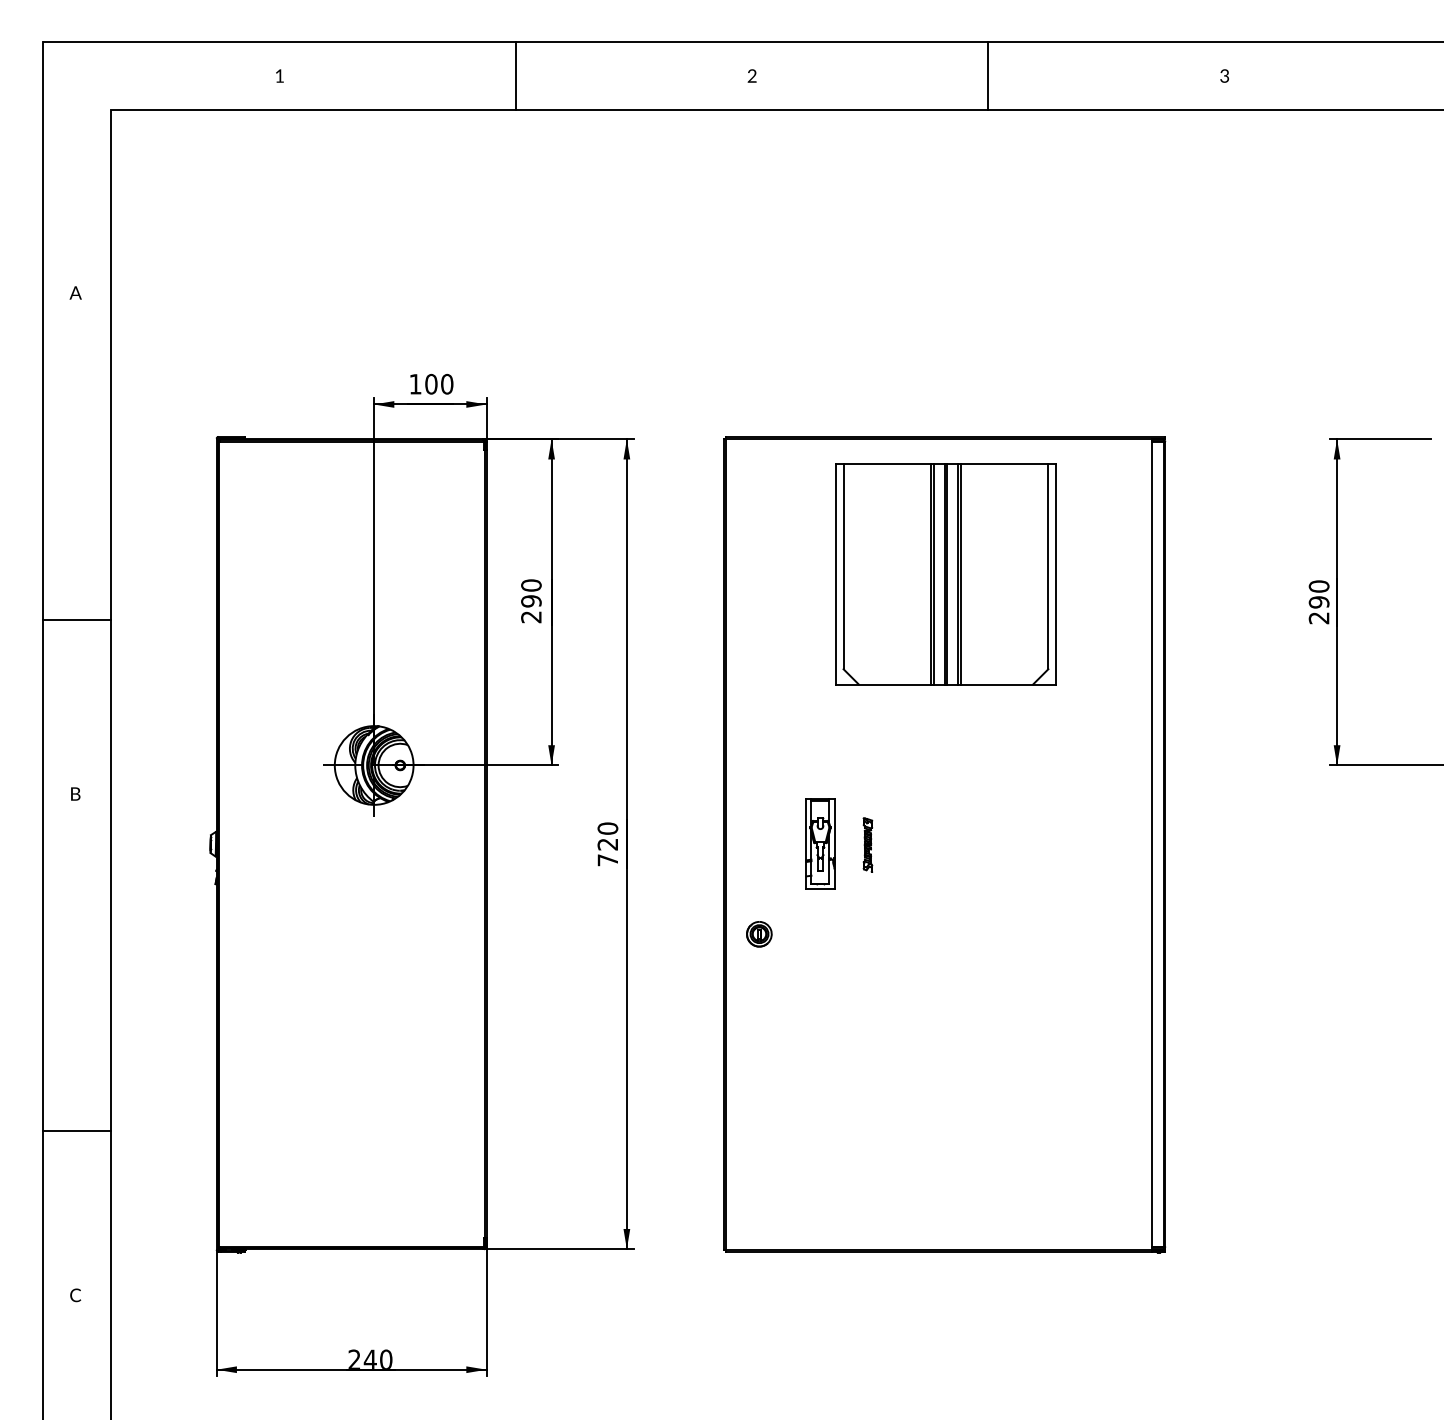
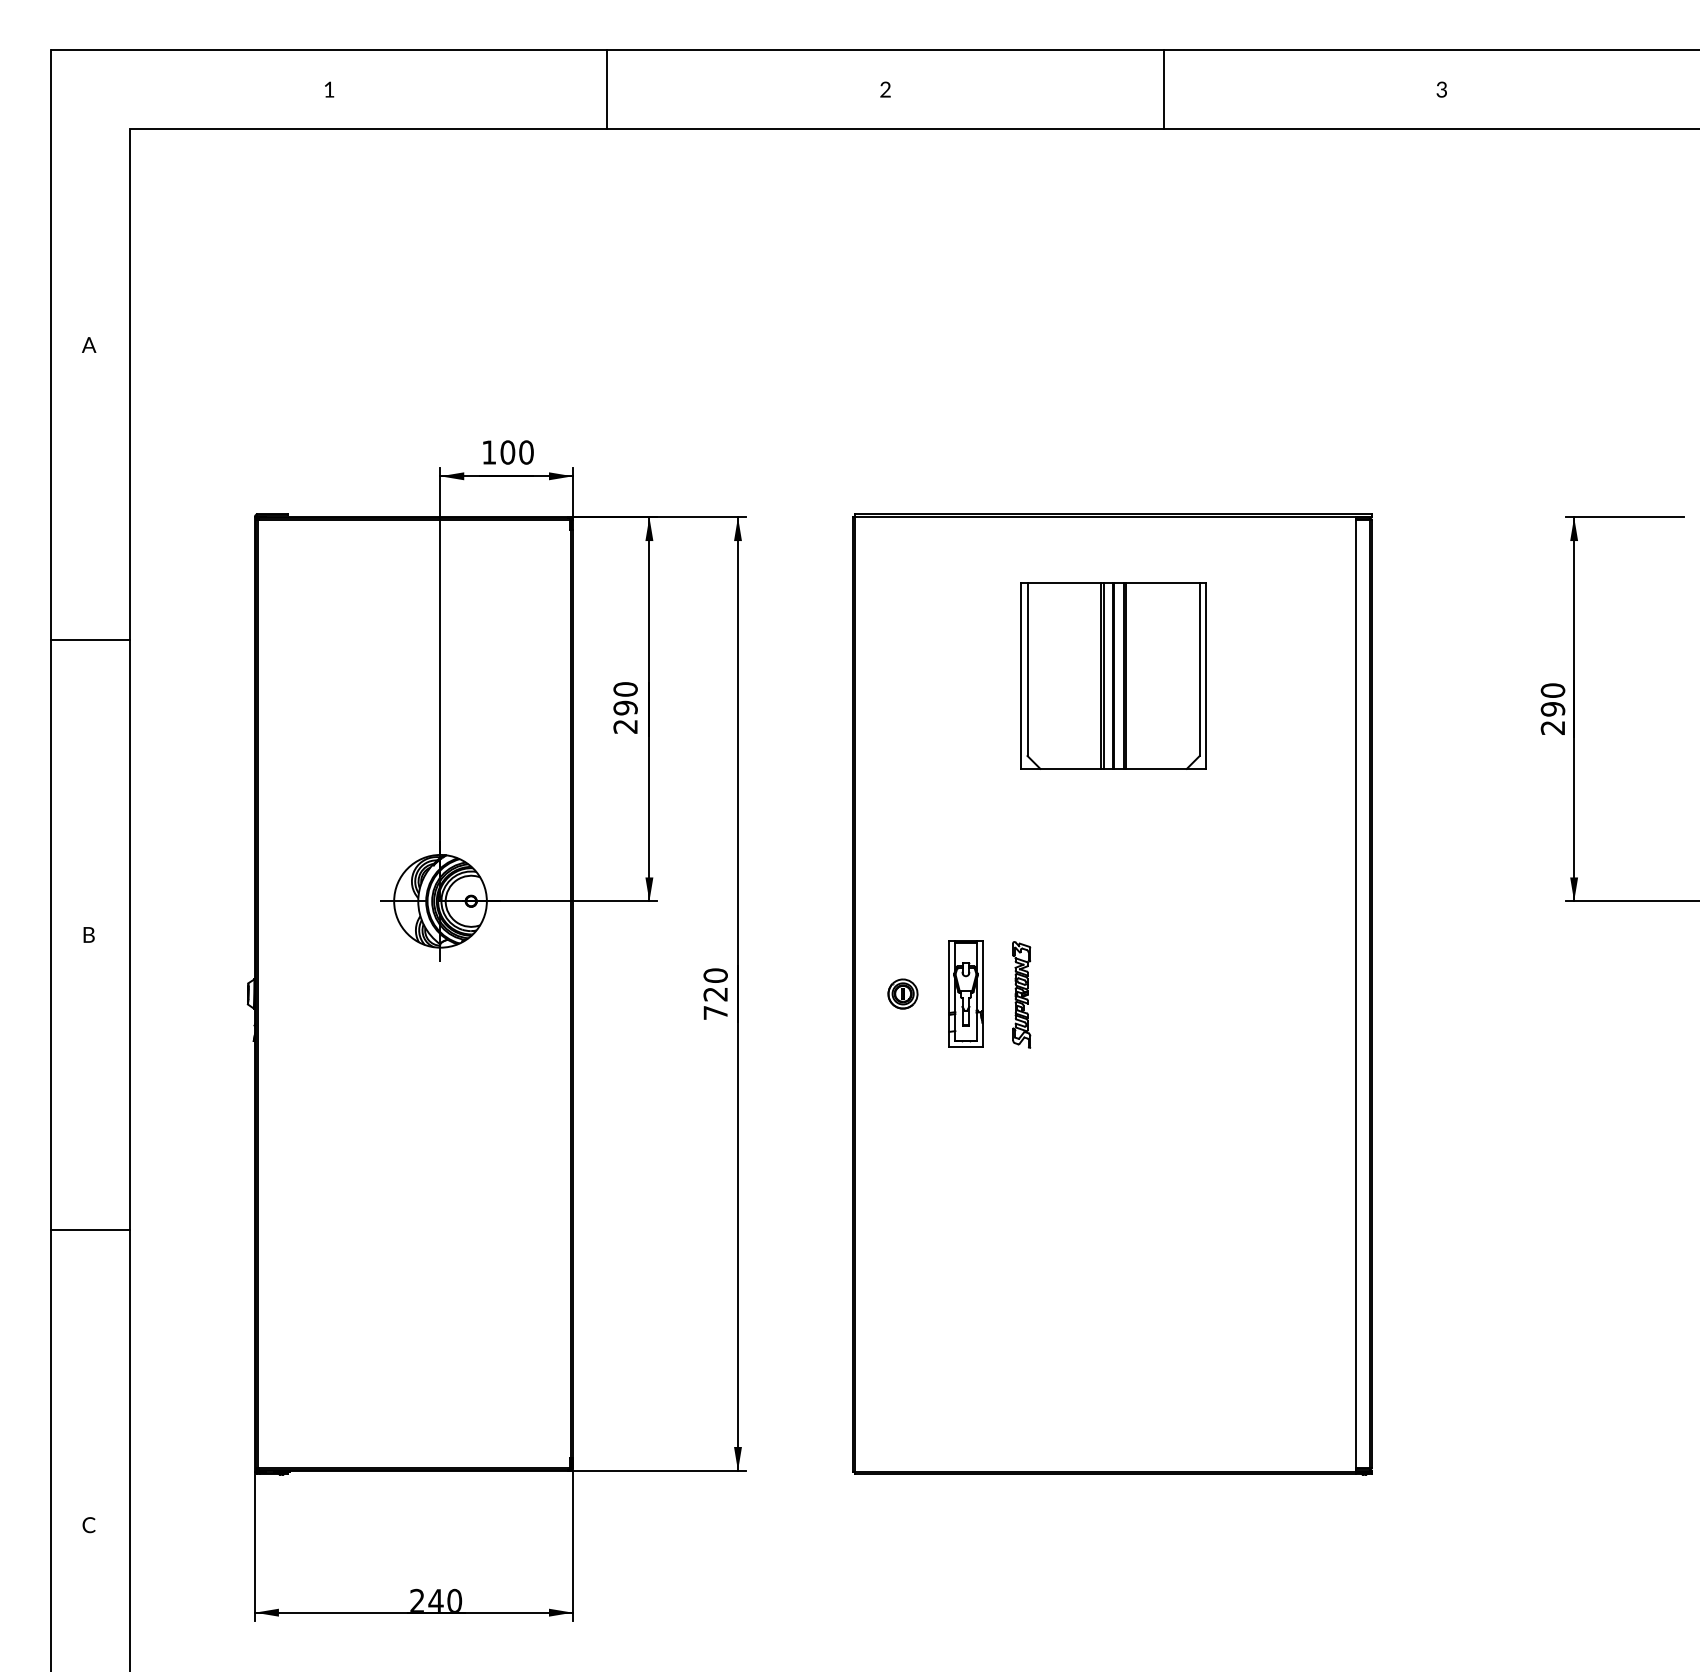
part: (945, 573) -> (1113, 675), size x0.71
line: (76, 620) -> (90, 640), moved
part: (867, 844) -> (1021, 994), size x1.67
part: (758, 933) -> (902, 993), moved
line: (76, 1130) -> (90, 1230), moved

